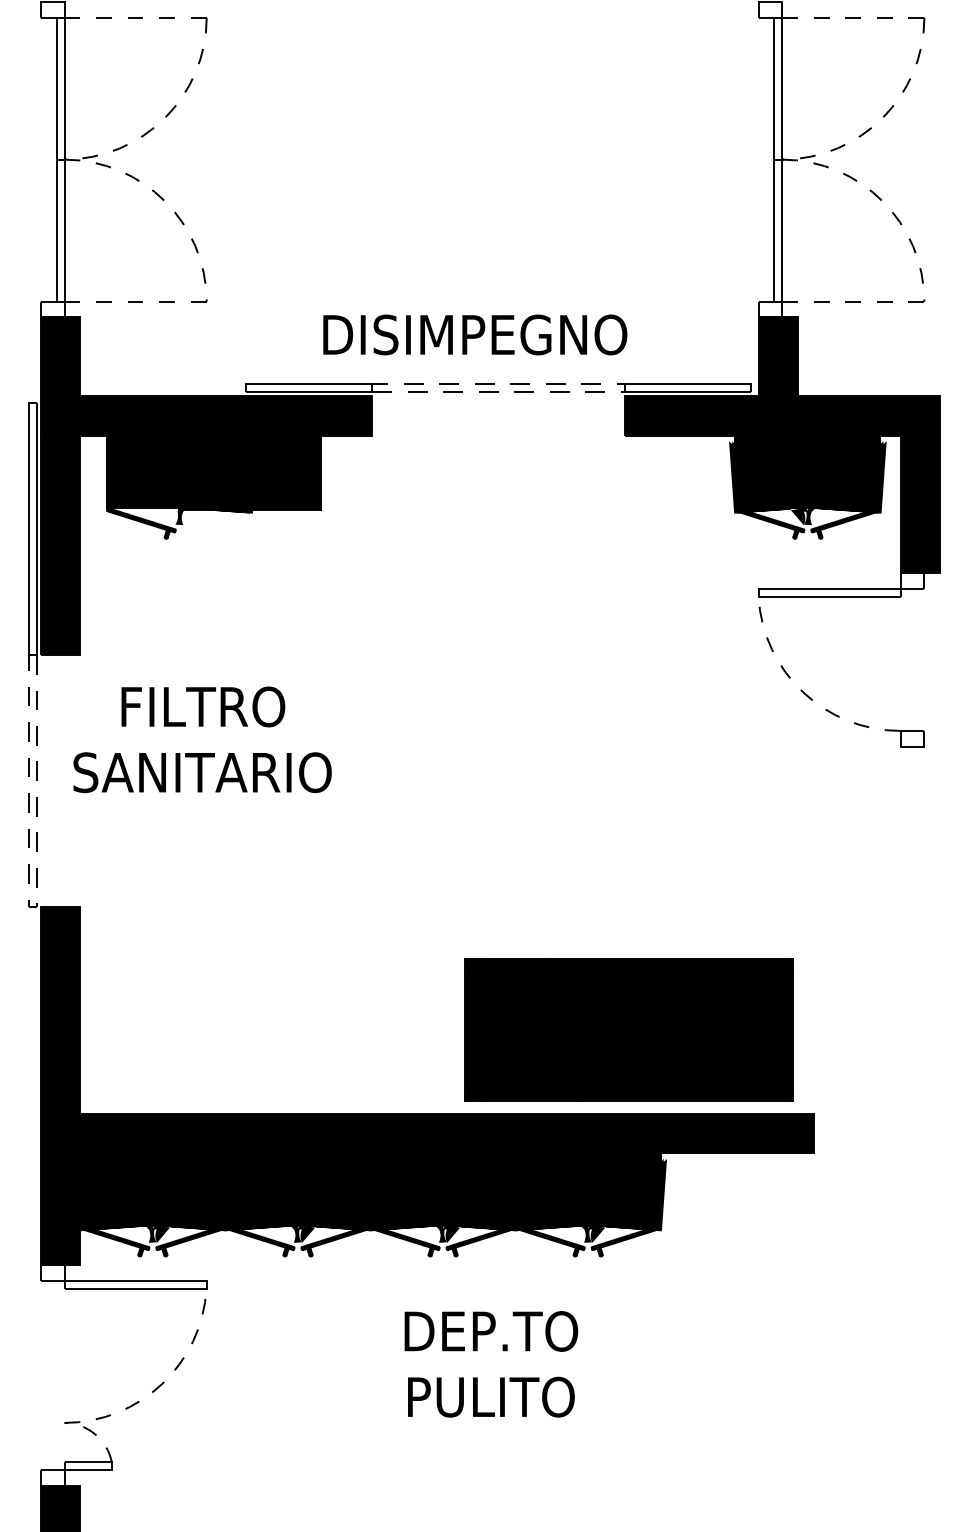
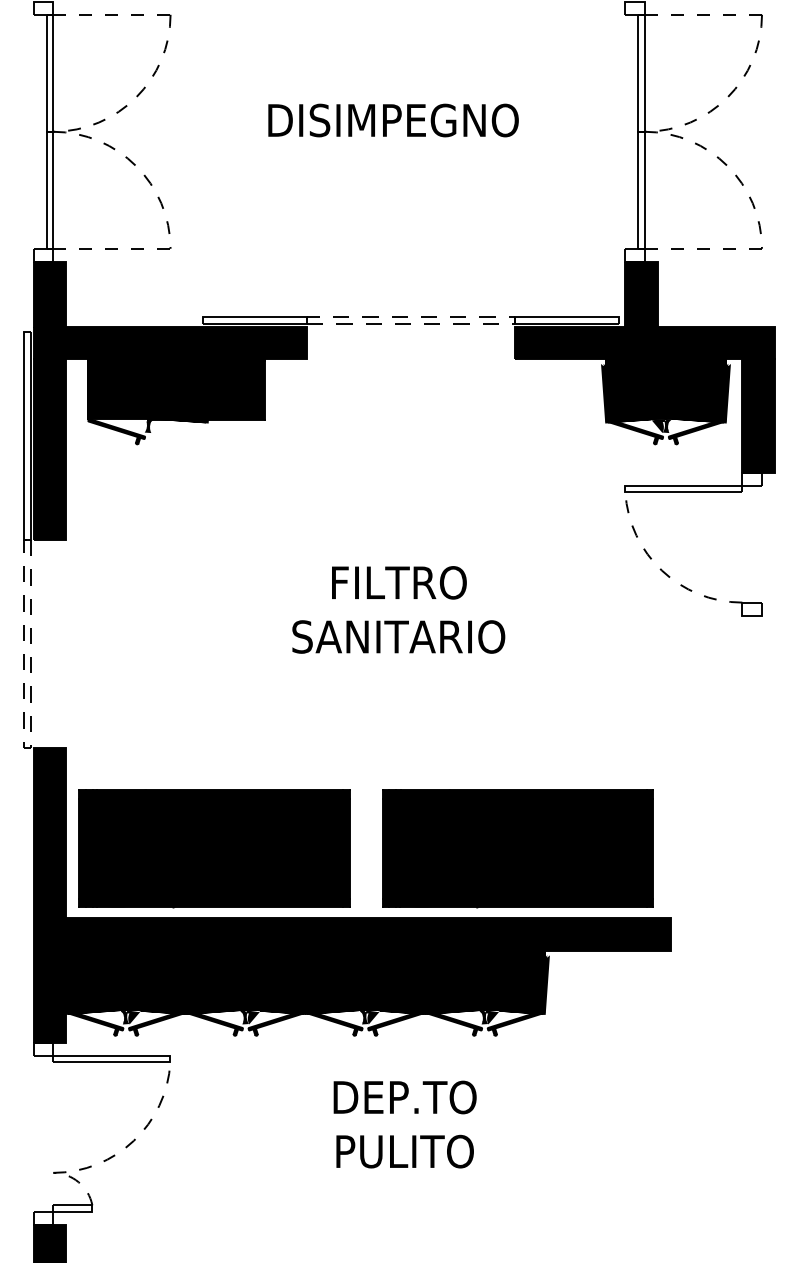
text: (475, 334) -> (393, 120), moved
text: (202, 739) -> (398, 609), moved
part: (259, 1029) -> (214, 848), added

